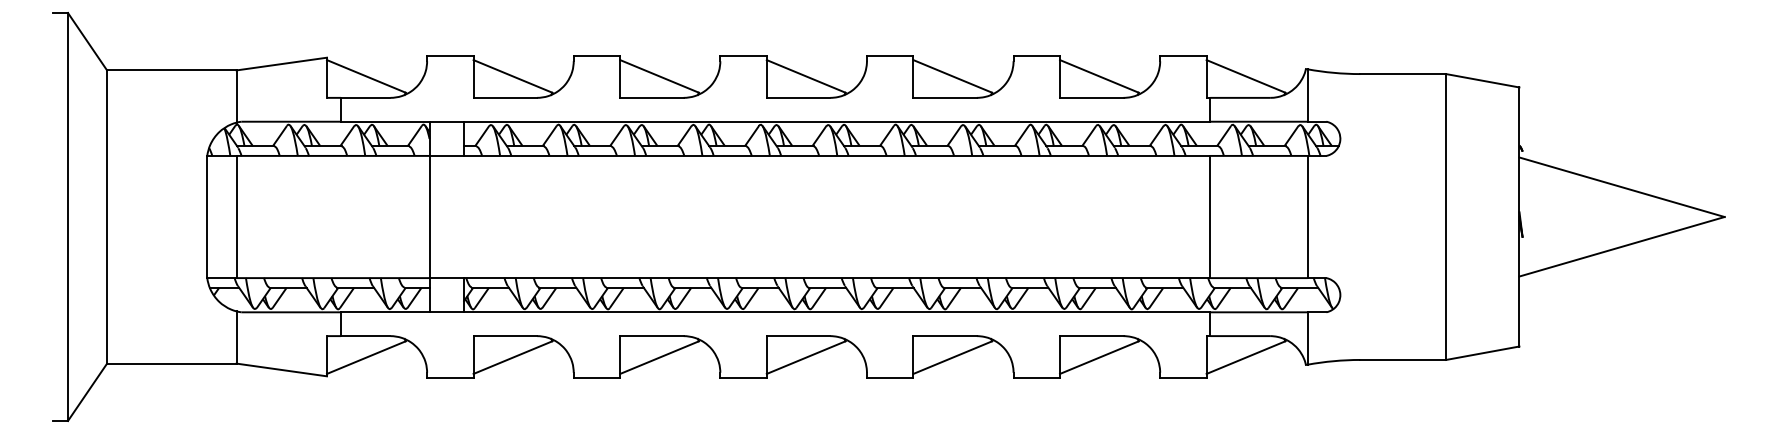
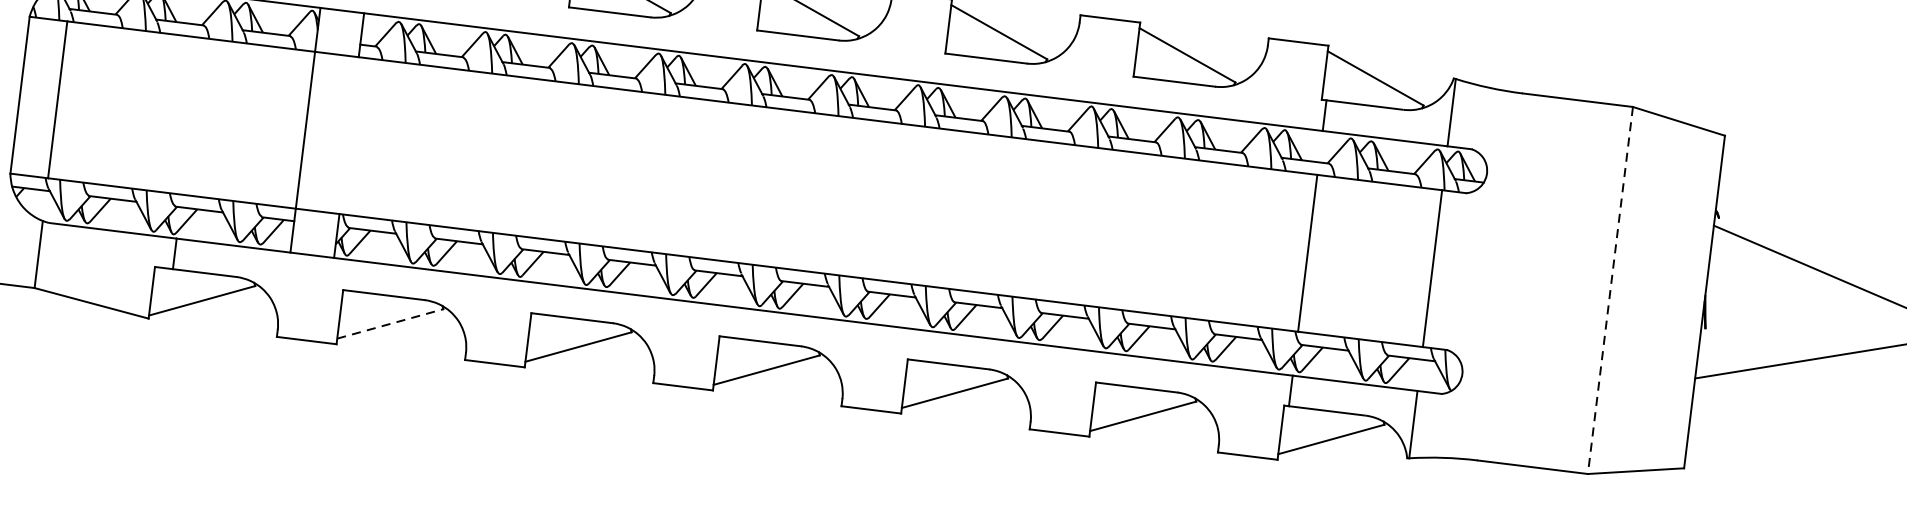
line: (1446, 217) -> (1610, 291), solid -> dashed
line: (512, 357) -> (389, 323), solid -> dashed

